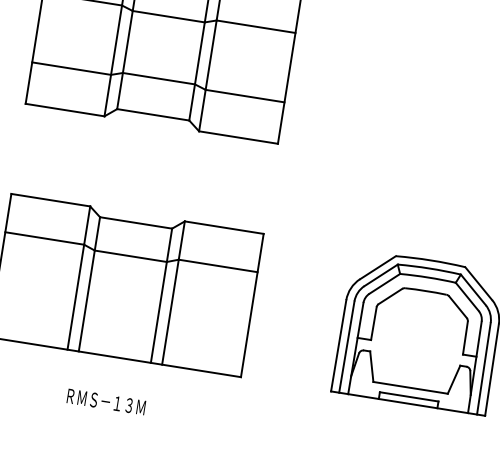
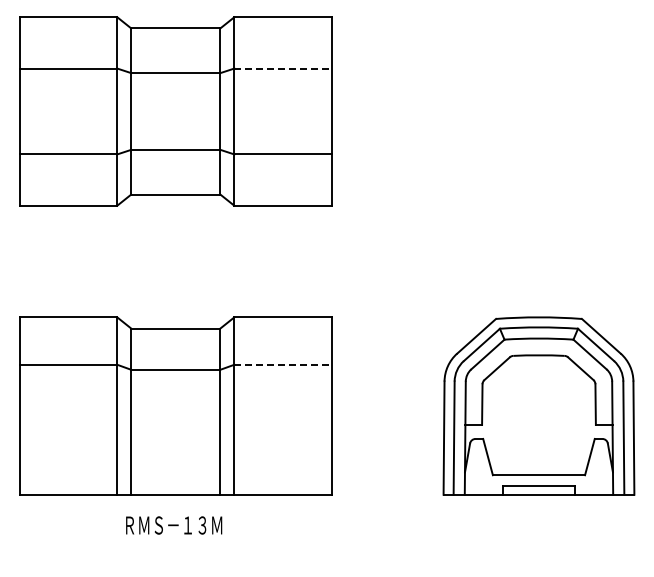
line: (256, 26) -> (283, 68), solid -> dashed
line: (218, 265) -> (283, 364), solid -> dashed
text: (106, 402) -> (174, 525), moved

